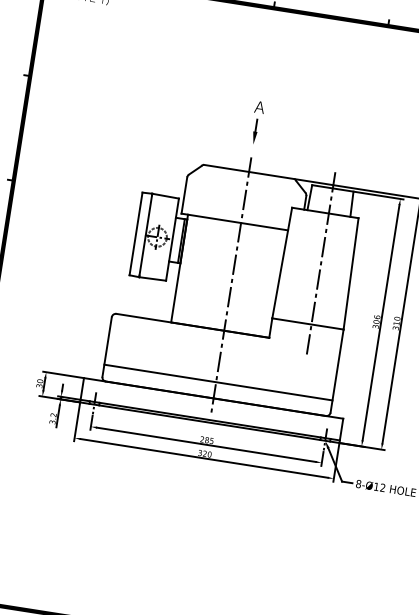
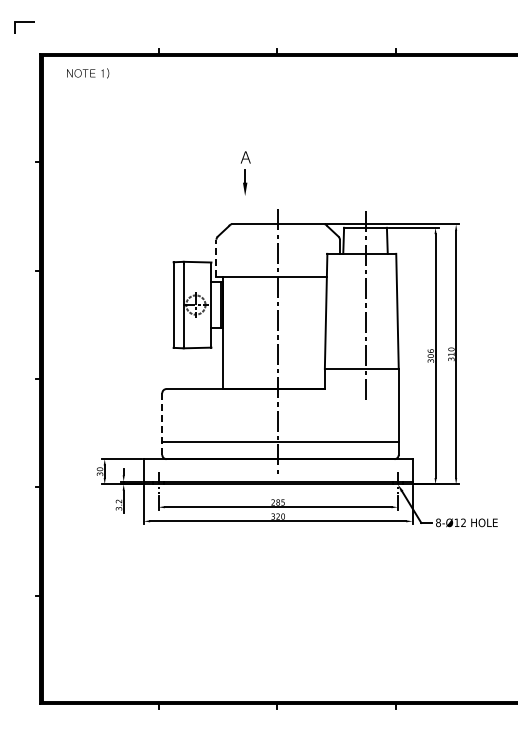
part: (257, 122) -> (245, 173), moved
line: (184, 195) -> (216, 258), solid -> dashed
line: (107, 347) -> (162, 424), solid -> dashed

